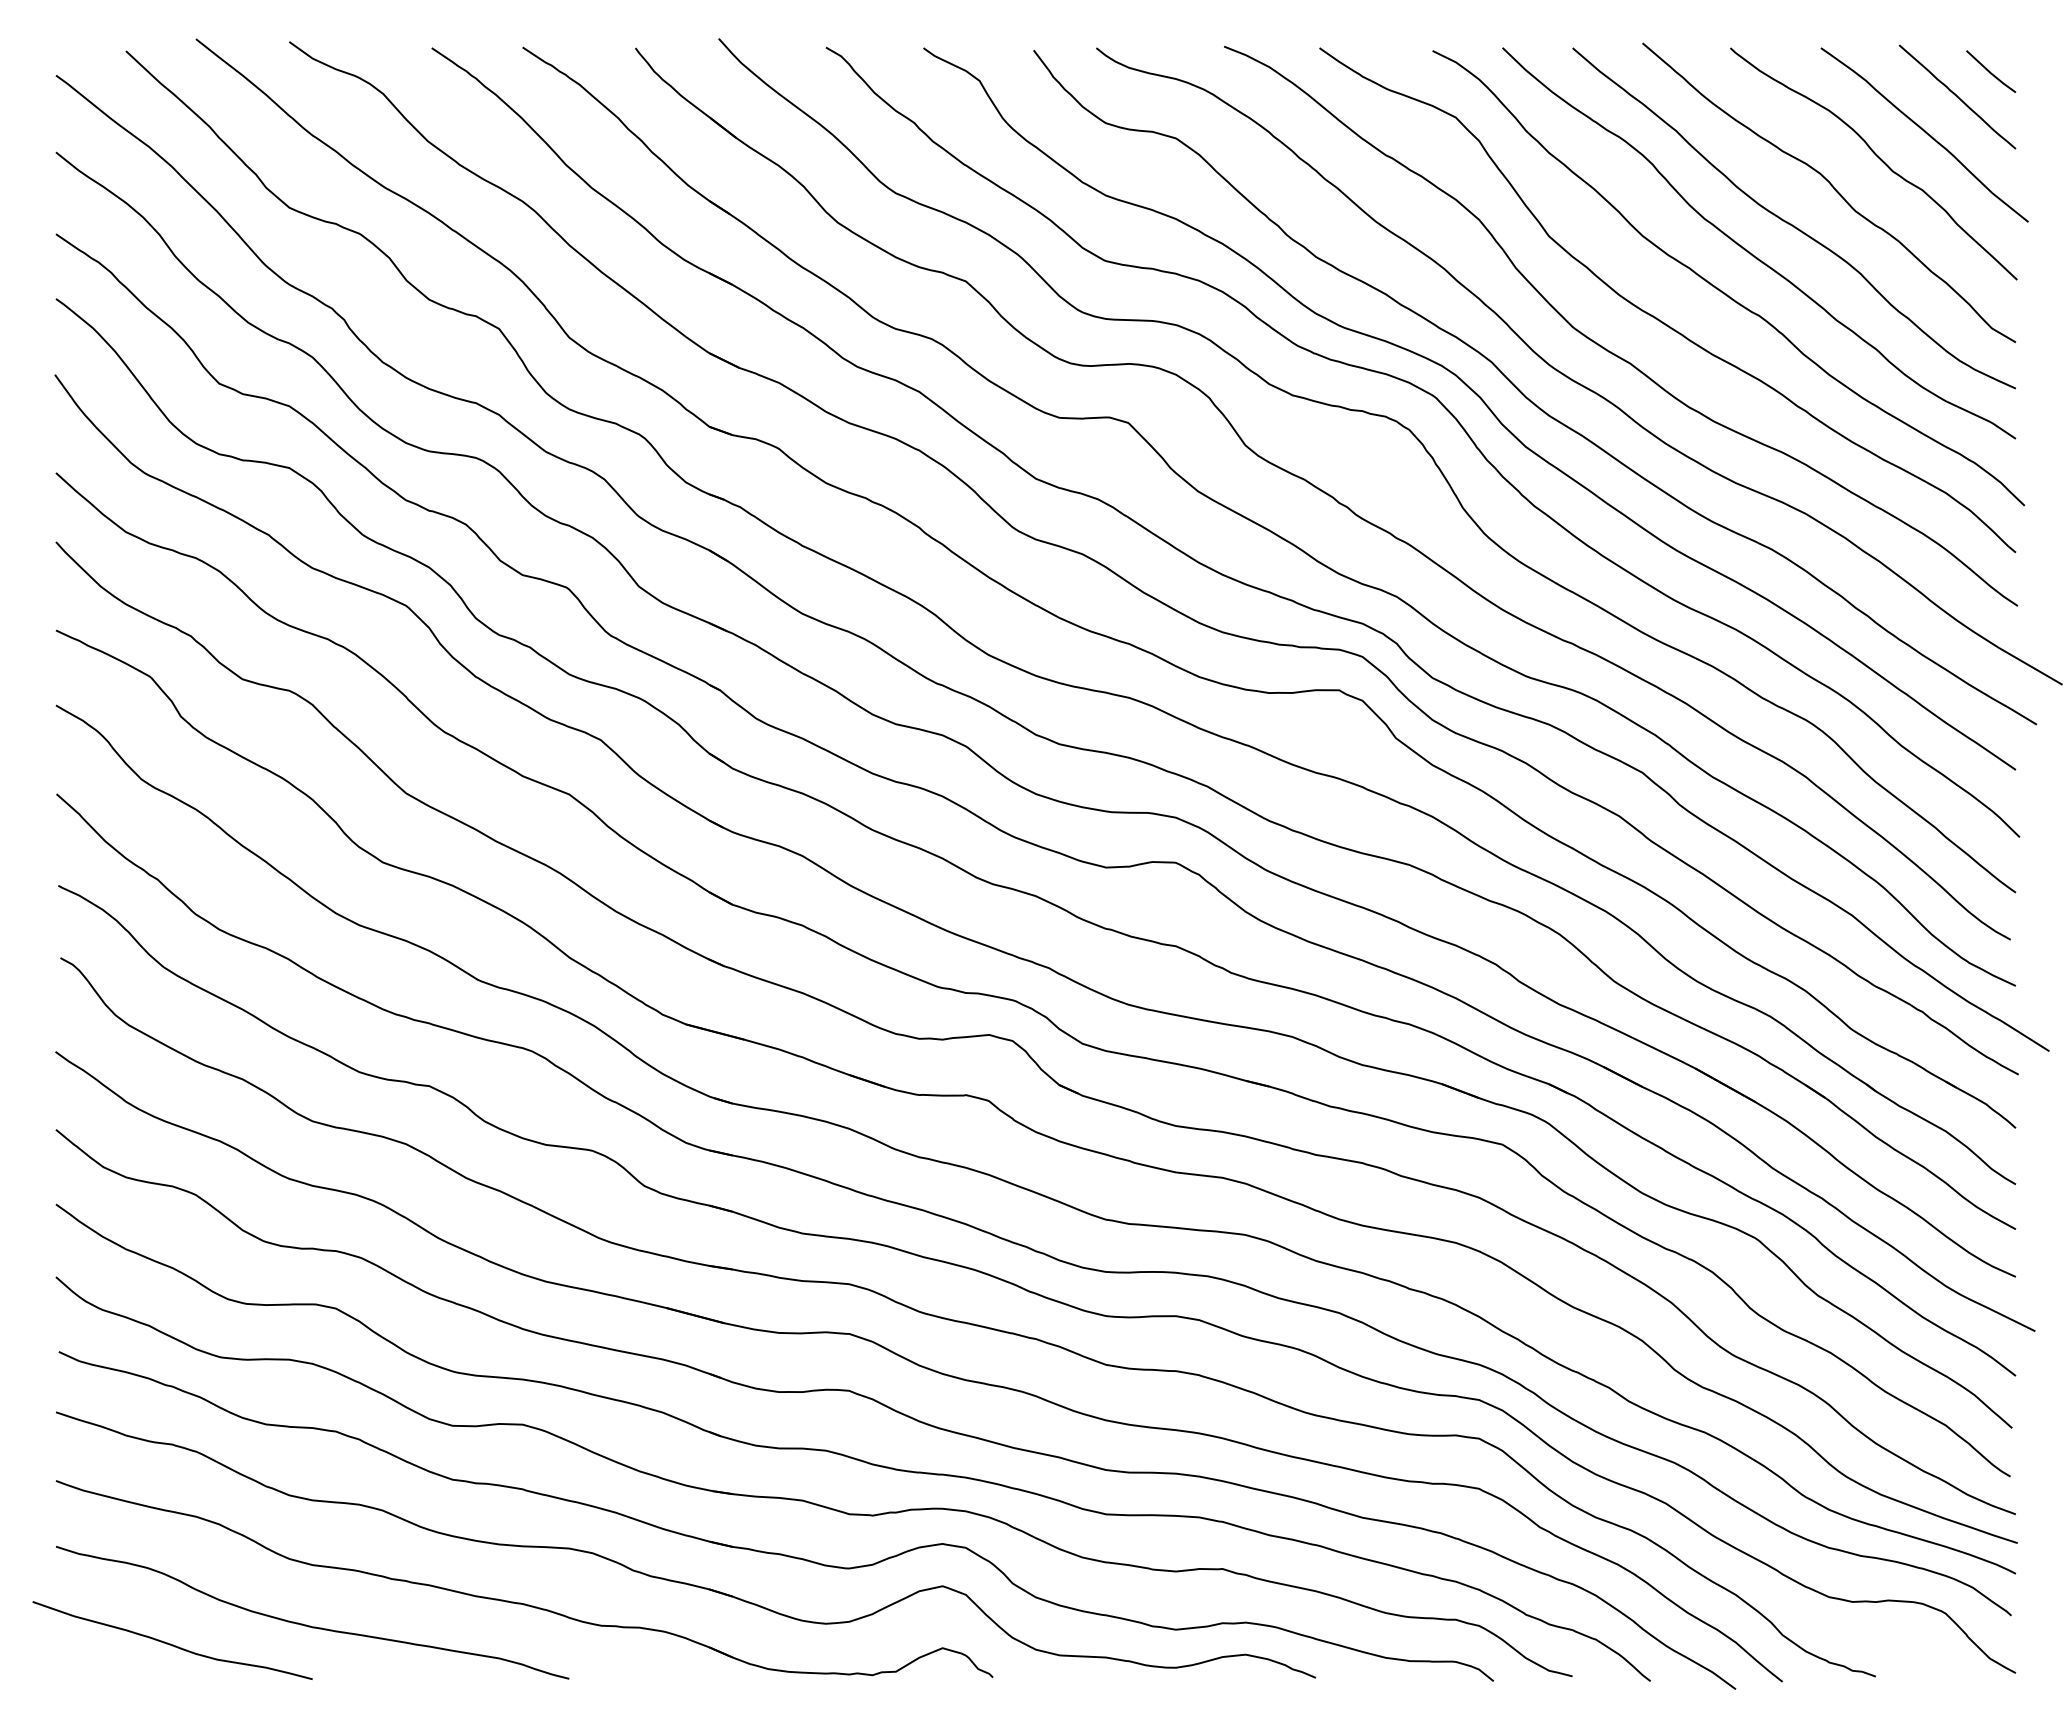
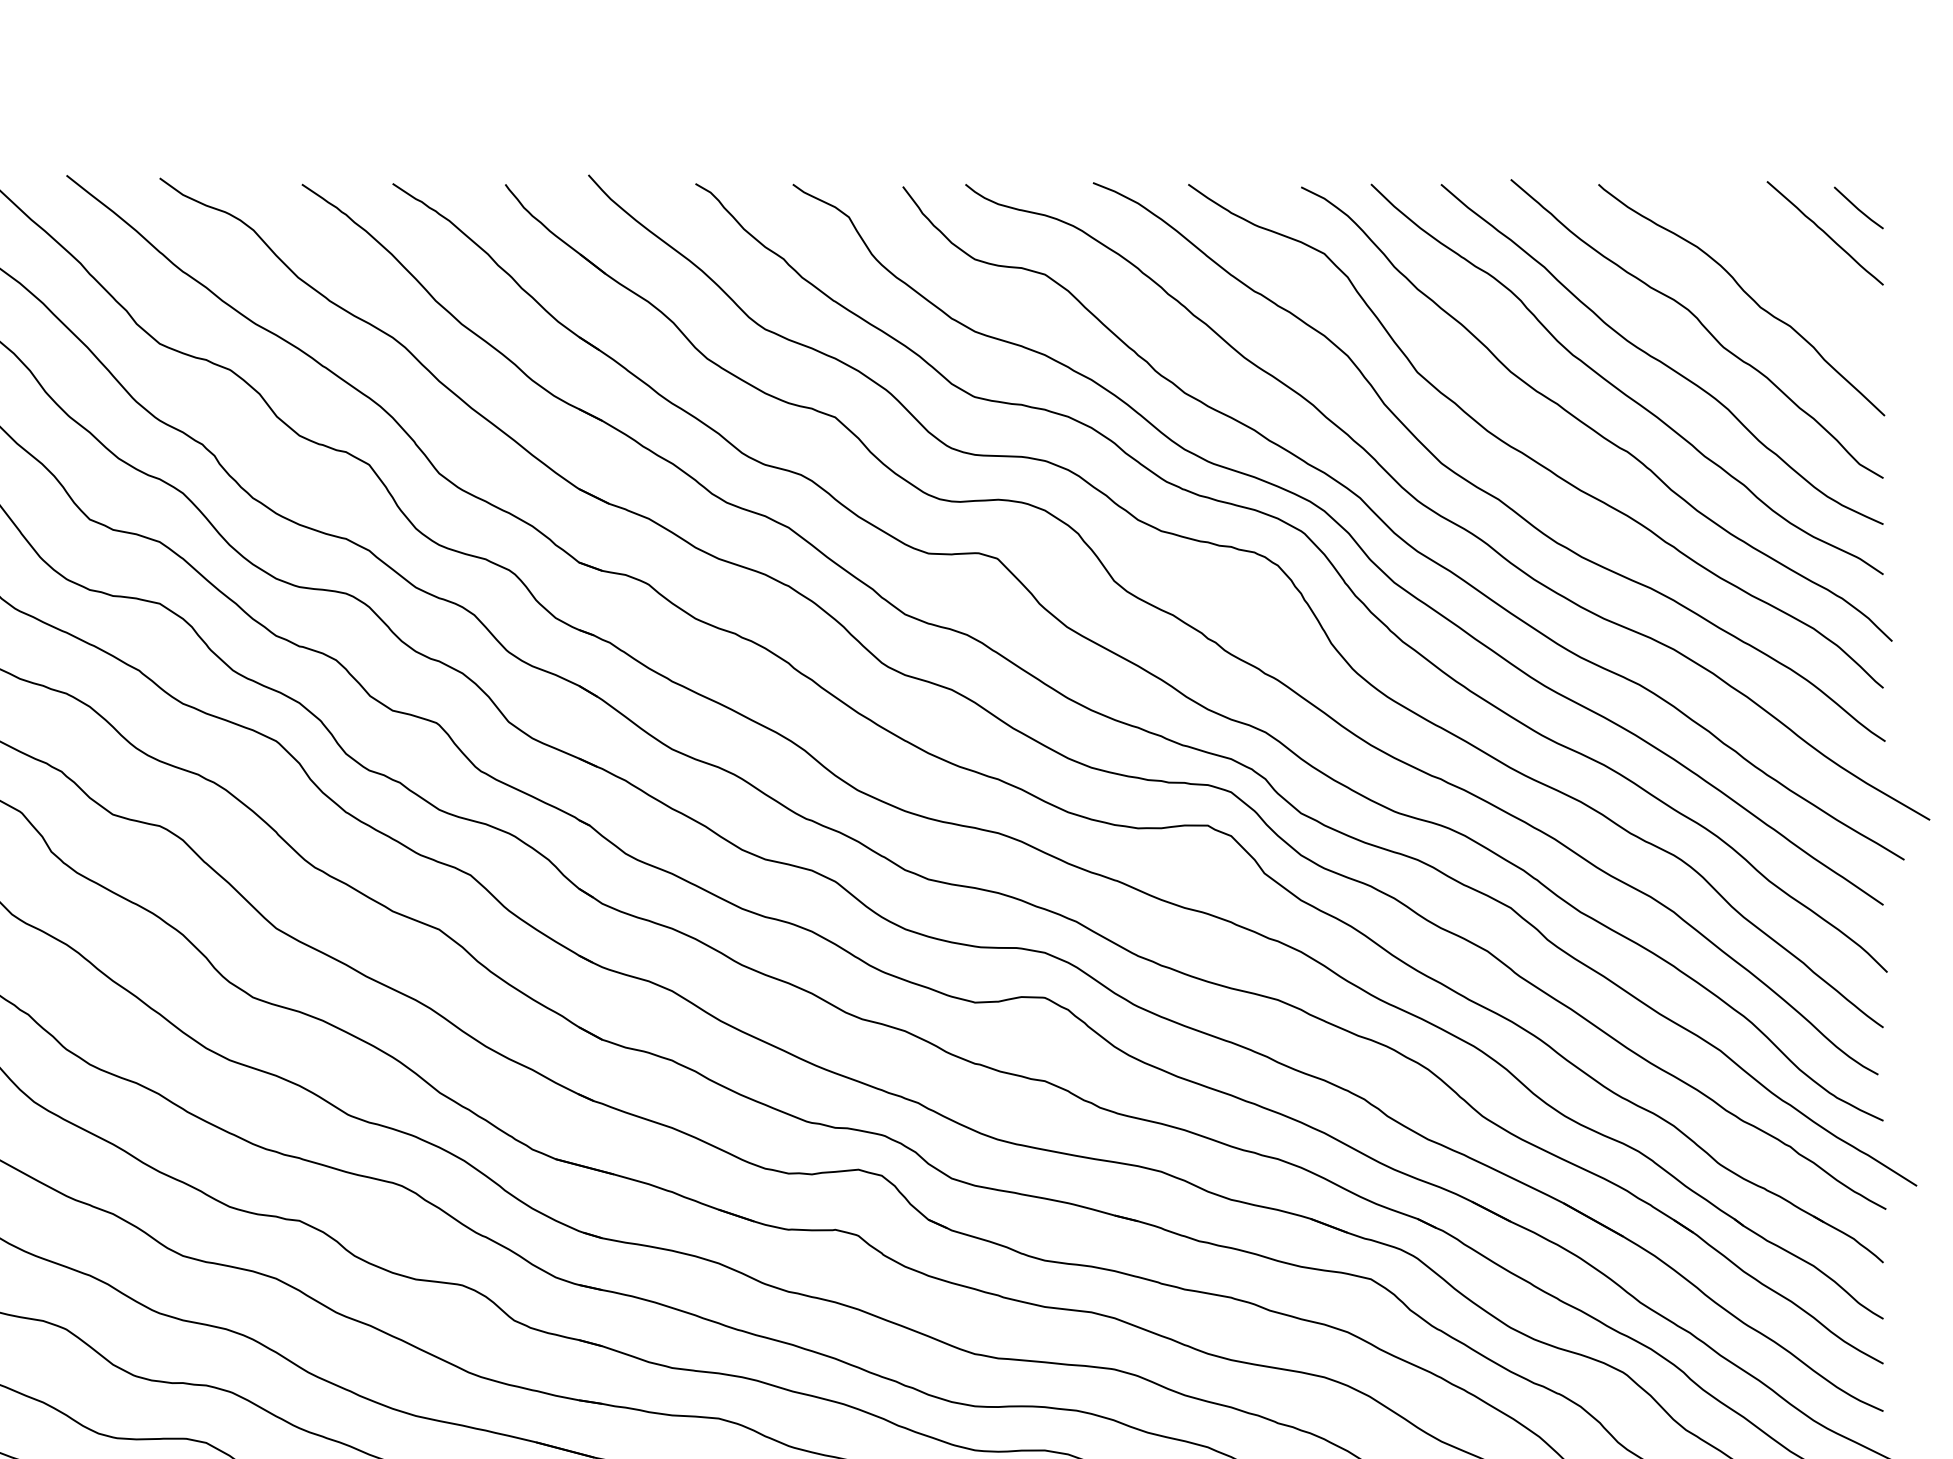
curve: (1925, 133) -> (1793, 269), removed

